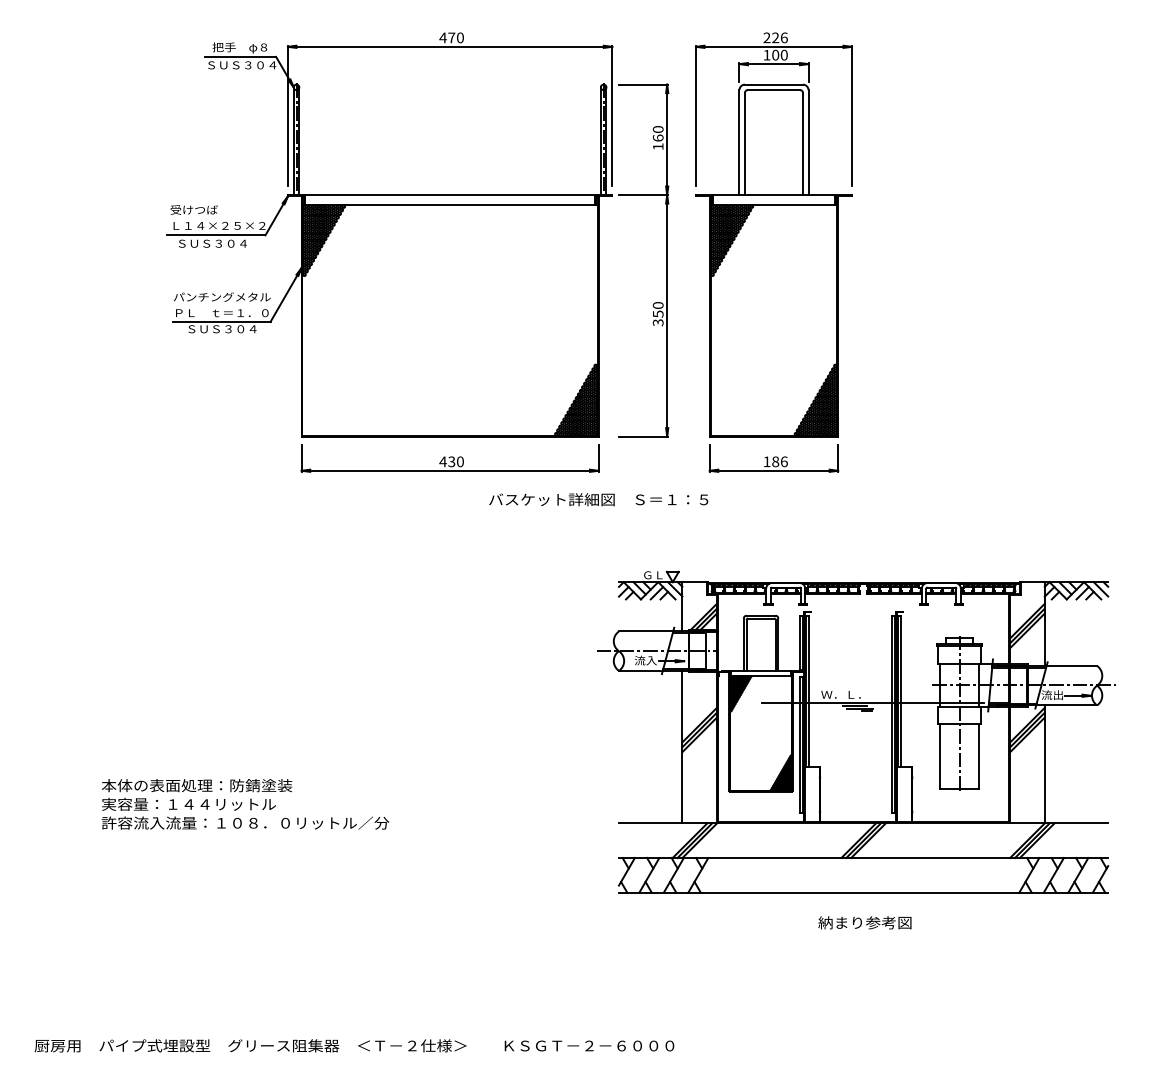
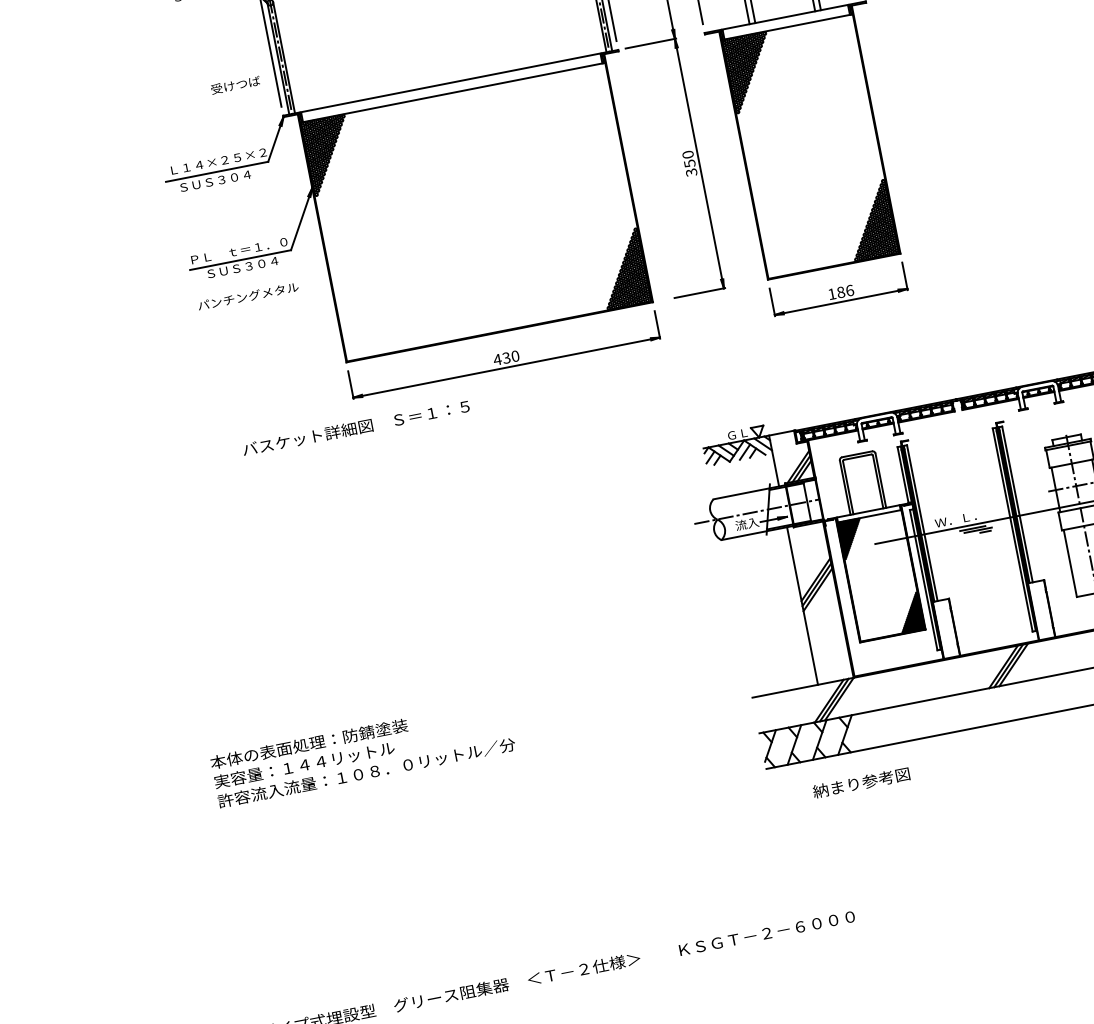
text: (193, 209) -> (234, 84), moved
text: (222, 296) -> (248, 295), moved
text: (598, 499) -> (355, 427), moved
text: (864, 922) -> (860, 782), moved

